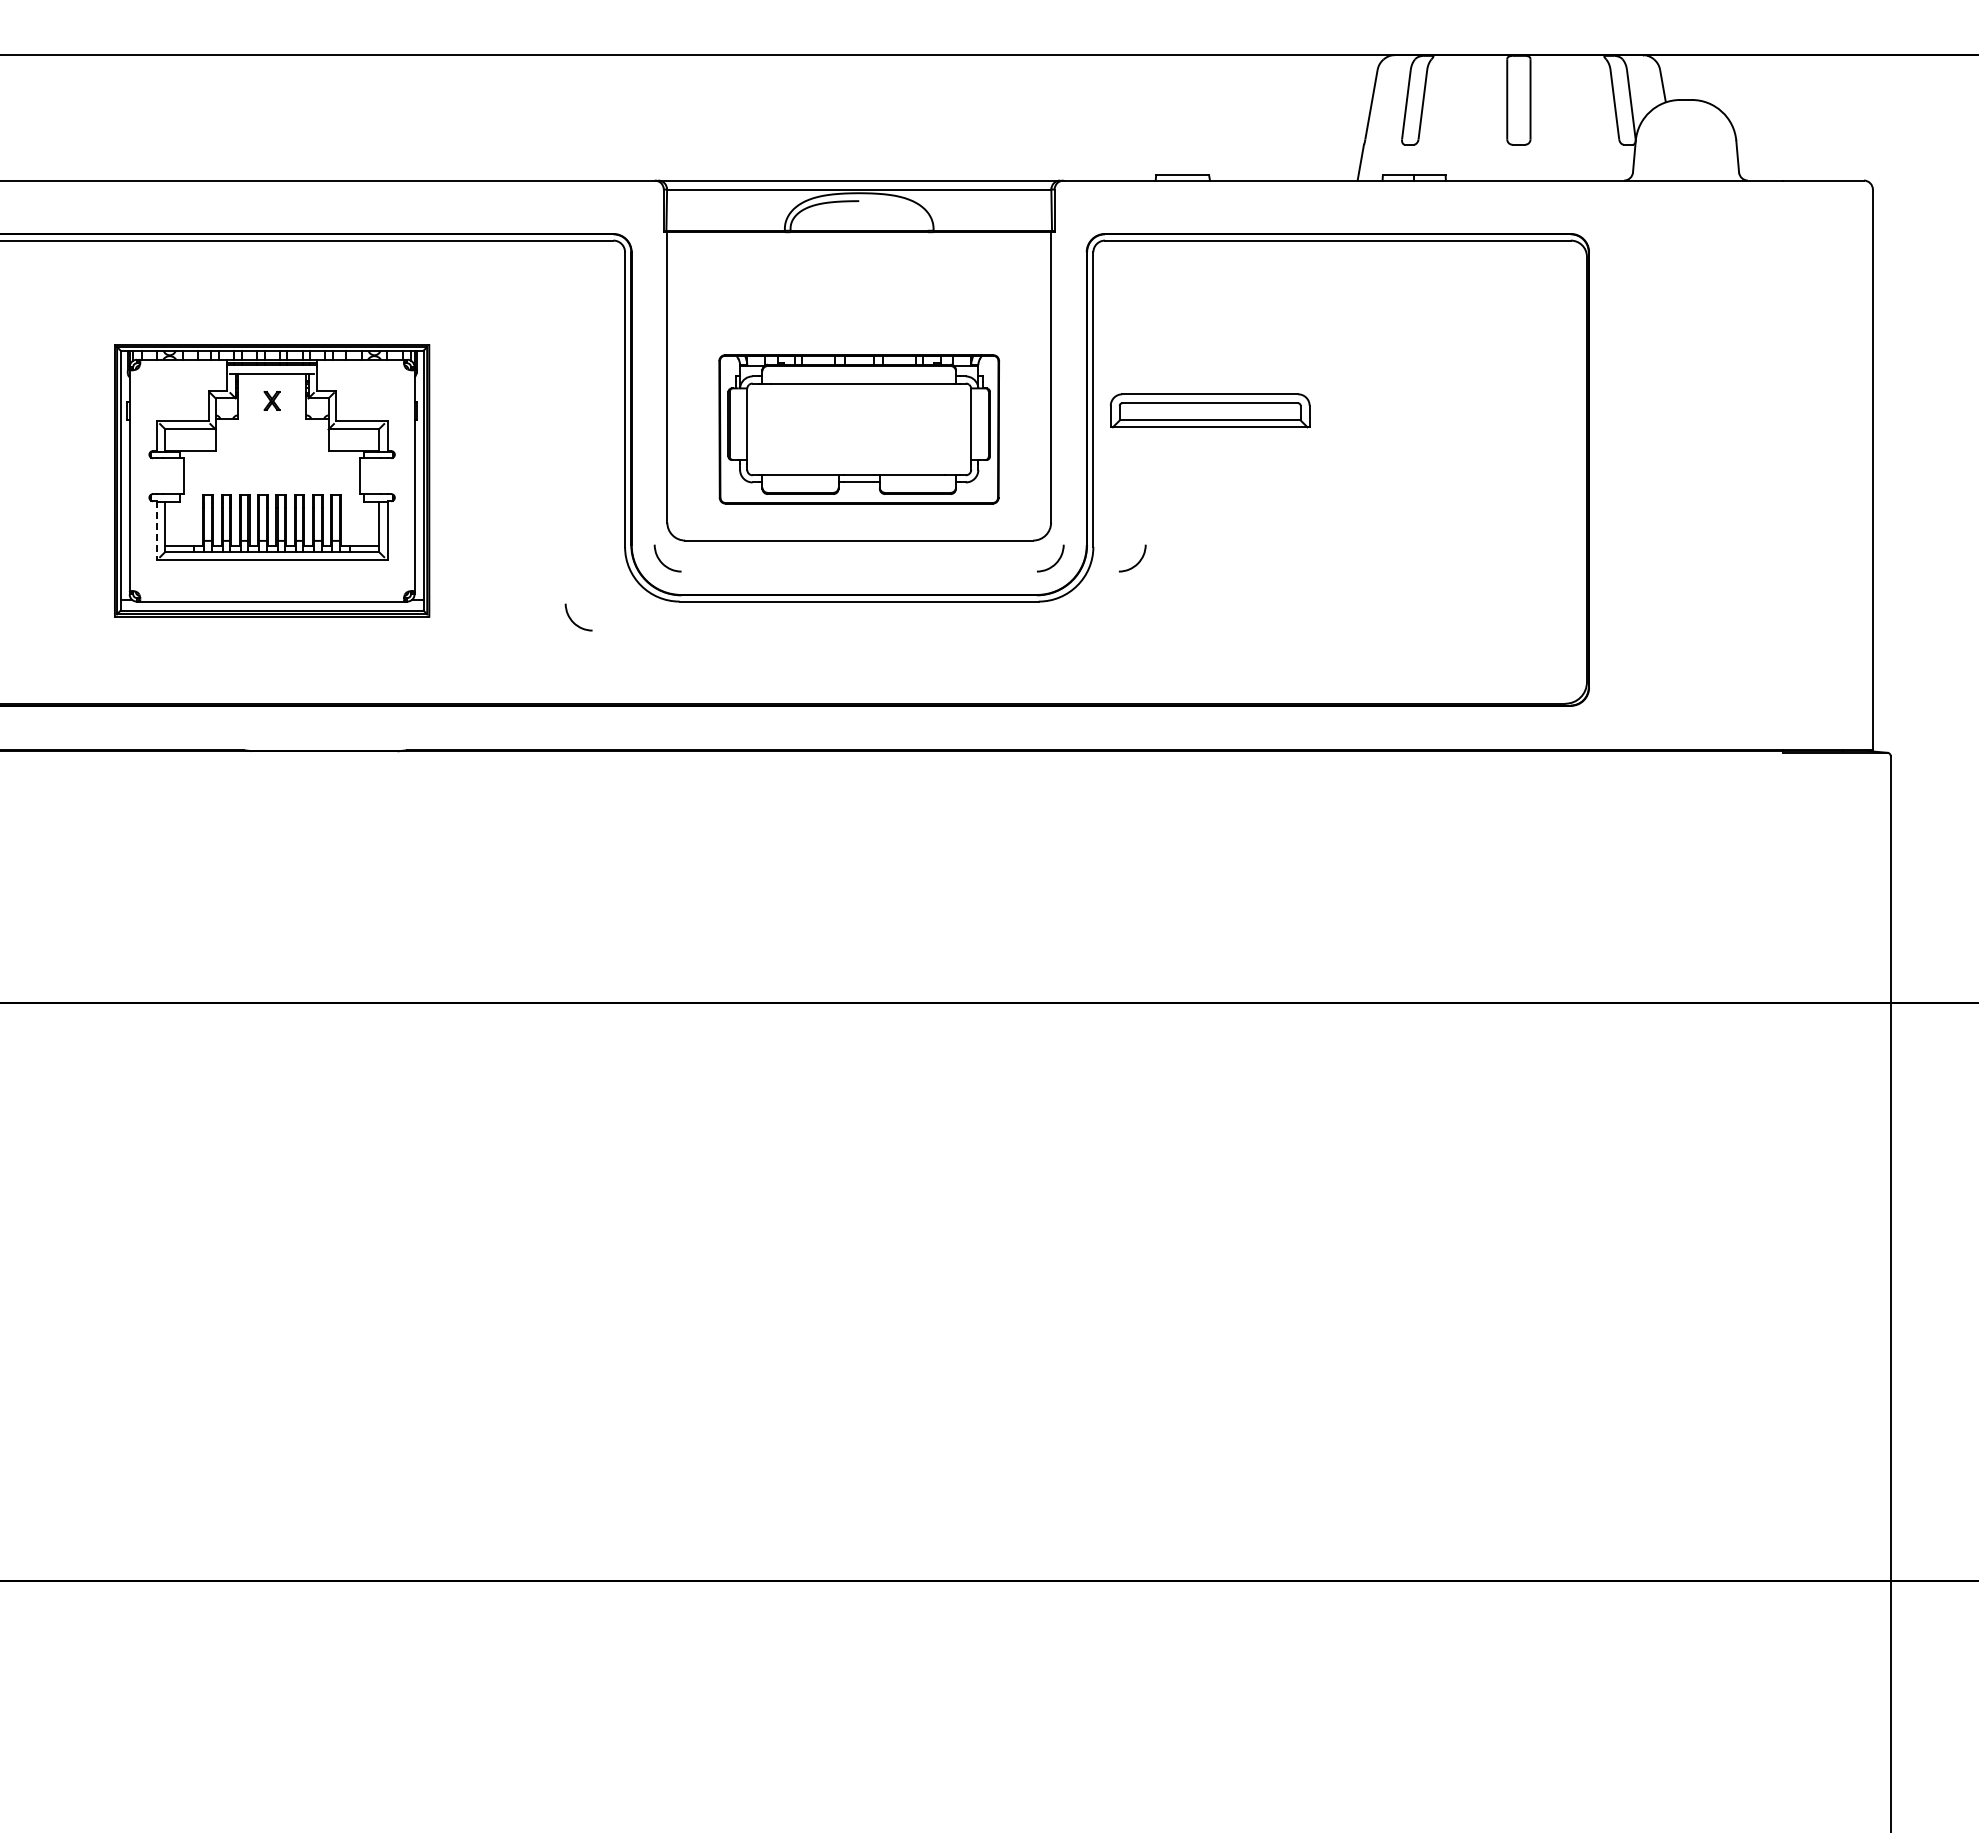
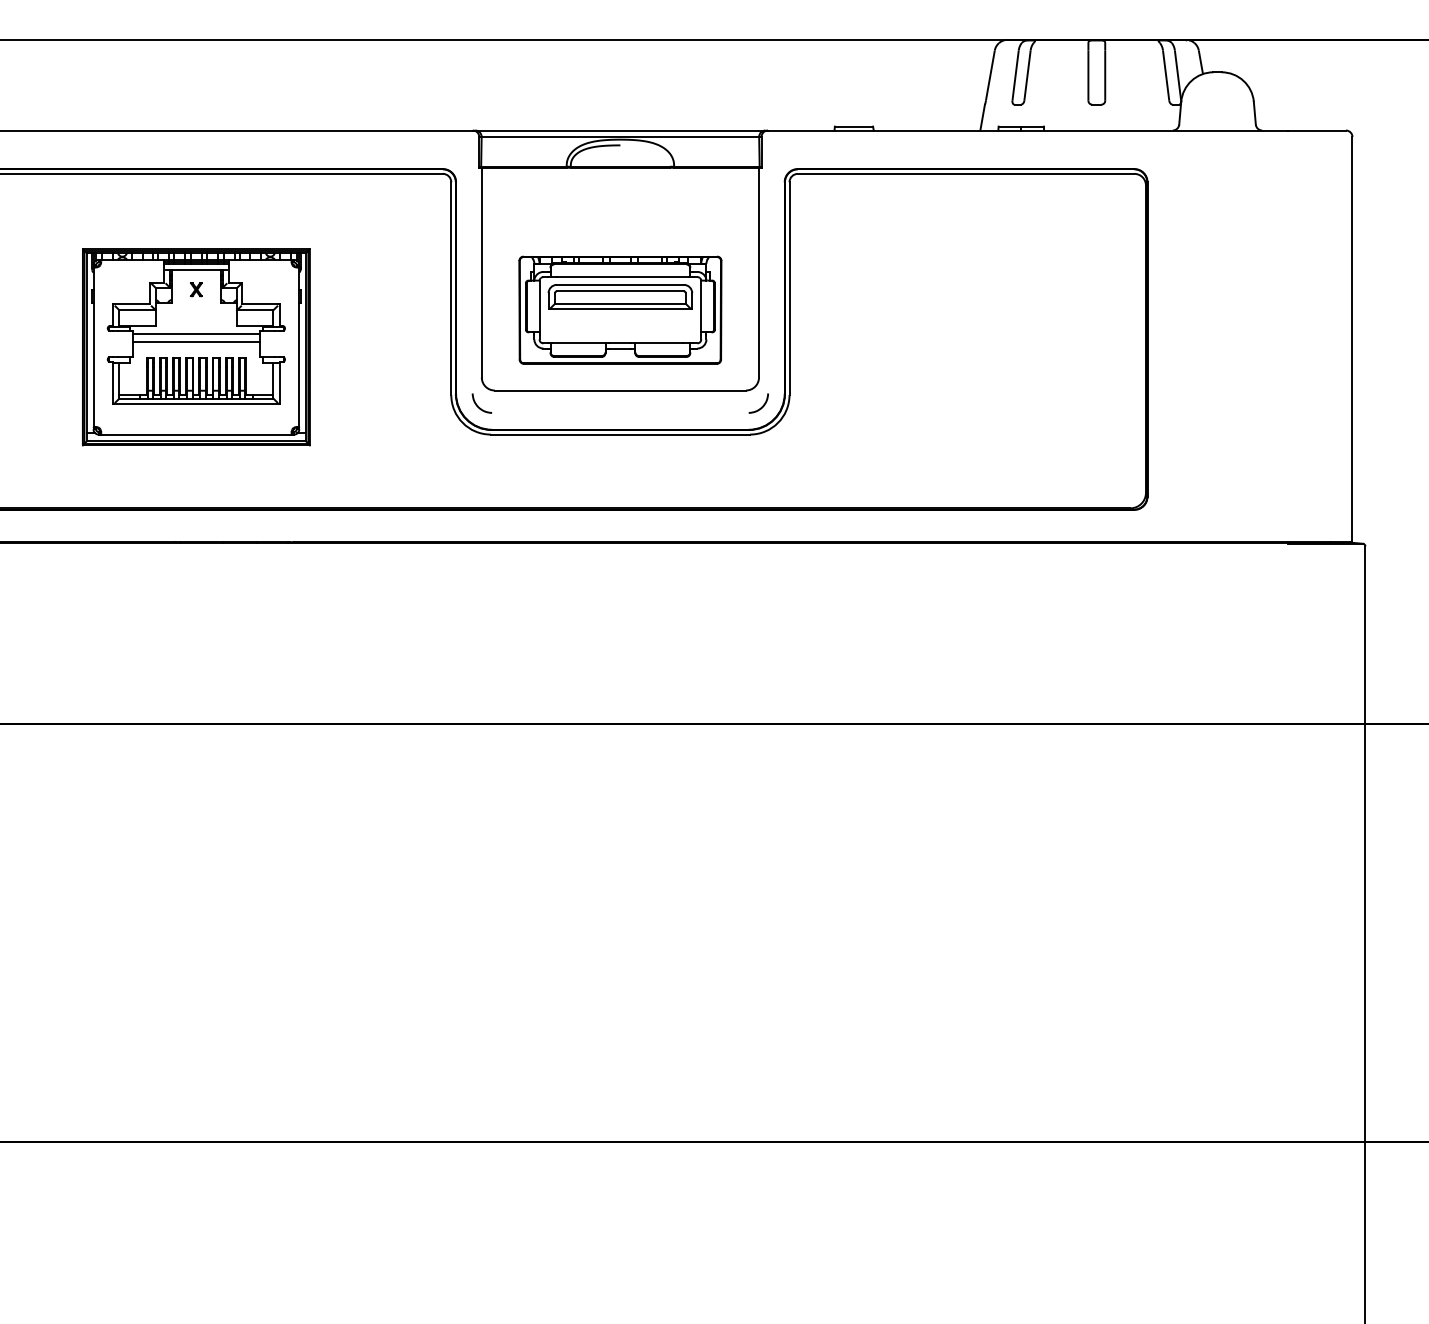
part: (1210, 410) -> (620, 296), moved
line: (271, 462) -> (195, 334), added
line: (271, 473) -> (195, 342), added
line: (156, 531) -> (112, 383), dashed -> solid
curve: (1137, 562) -> (821, 406), removed
curve: (572, 619) -> (413, 447), removed

